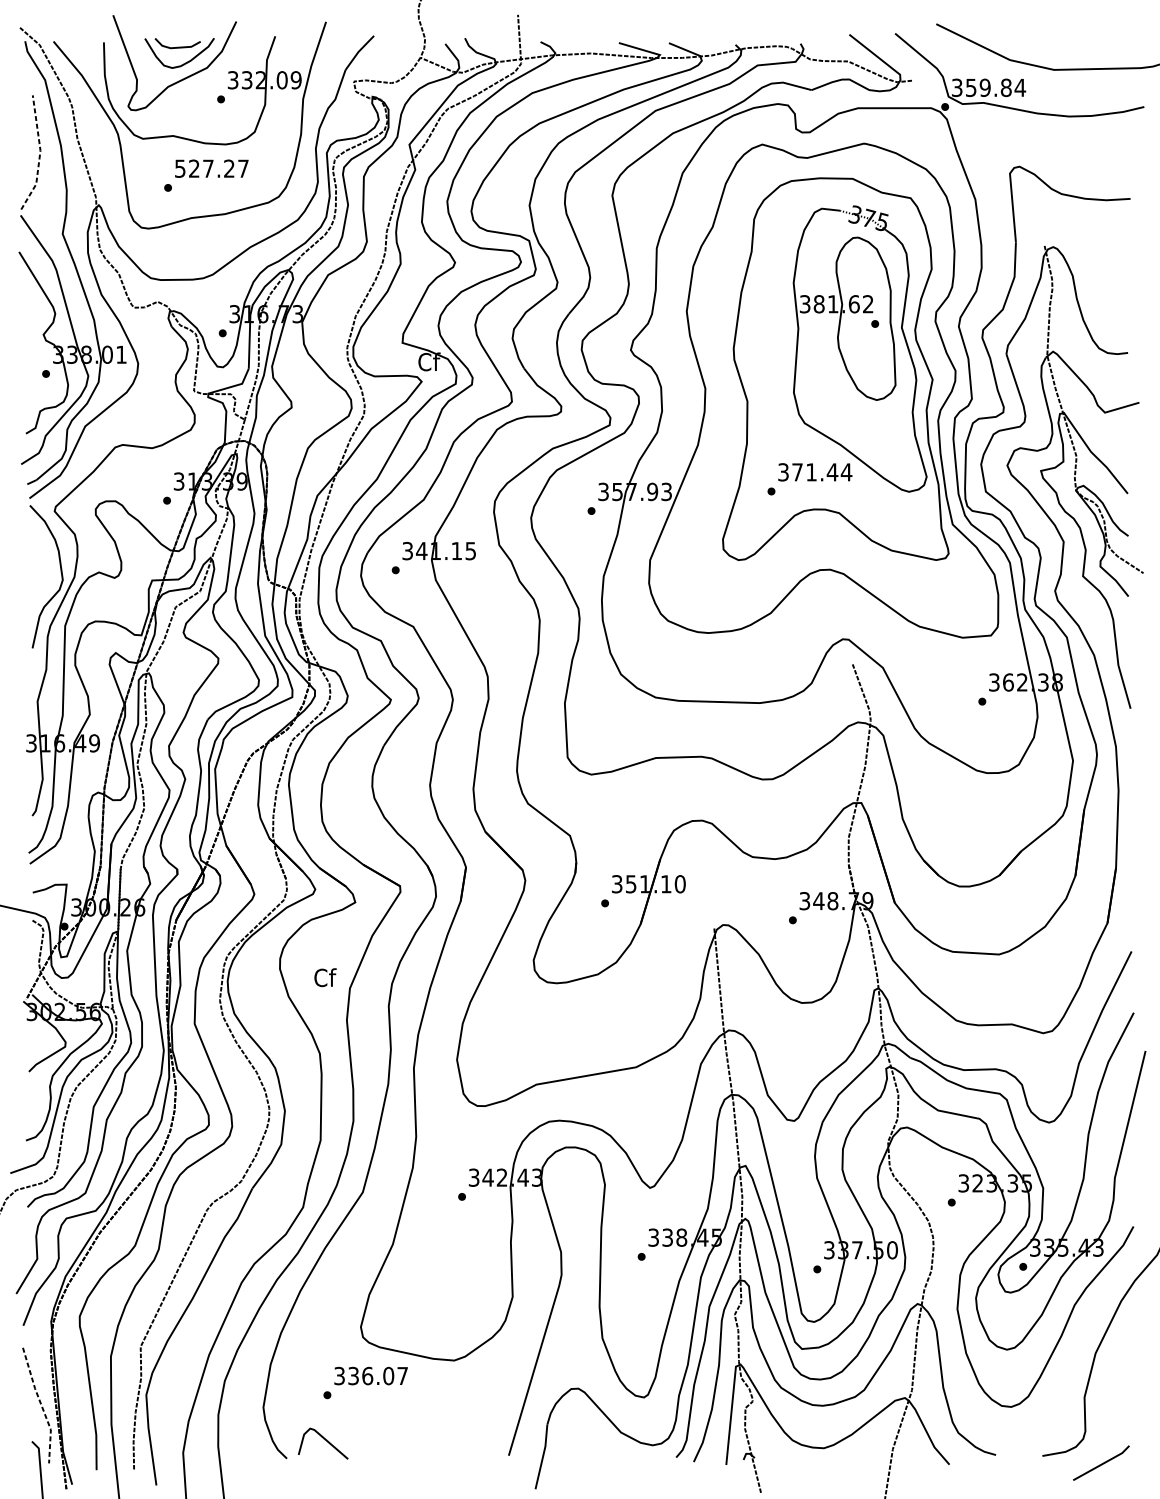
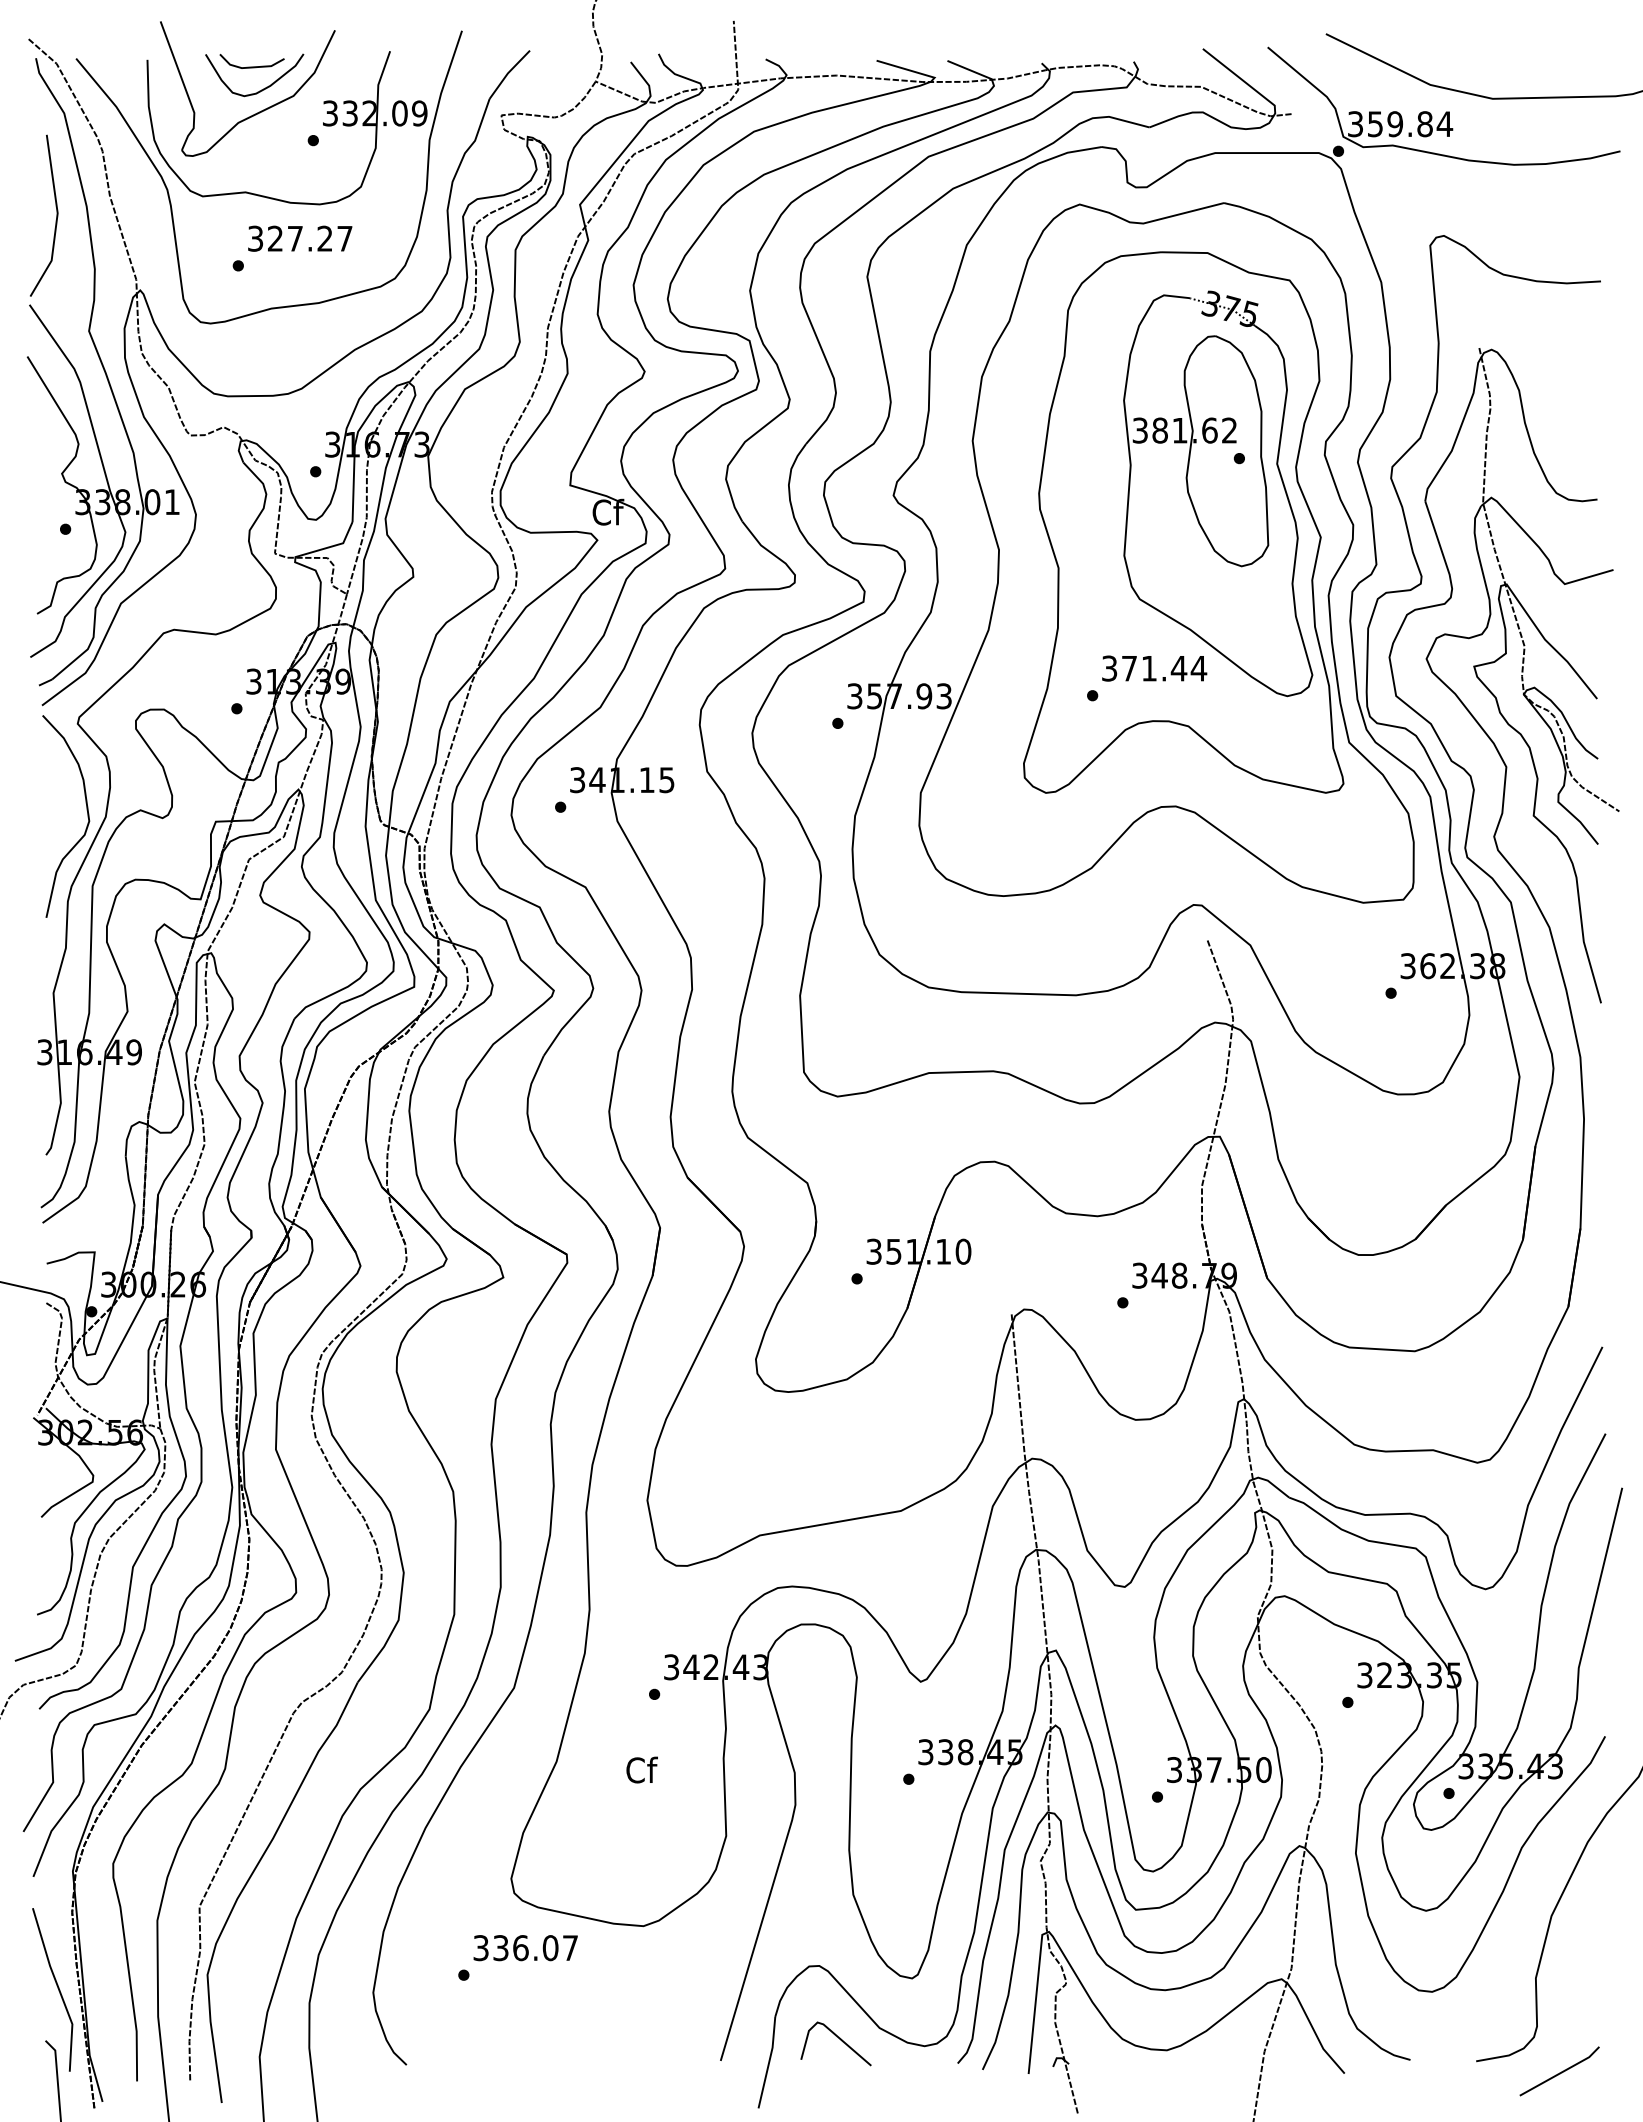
line: (40, 154) -> (57, 218), dashed -> solid
text: (180, 168) -> (255, 238), 527.27 -> 327.27
text: (325, 977) -> (641, 1769), moved
line: (41, 1405) -> (58, 1989), dashed -> solid
line: (325, 1440) -> (839, 2039), moved

